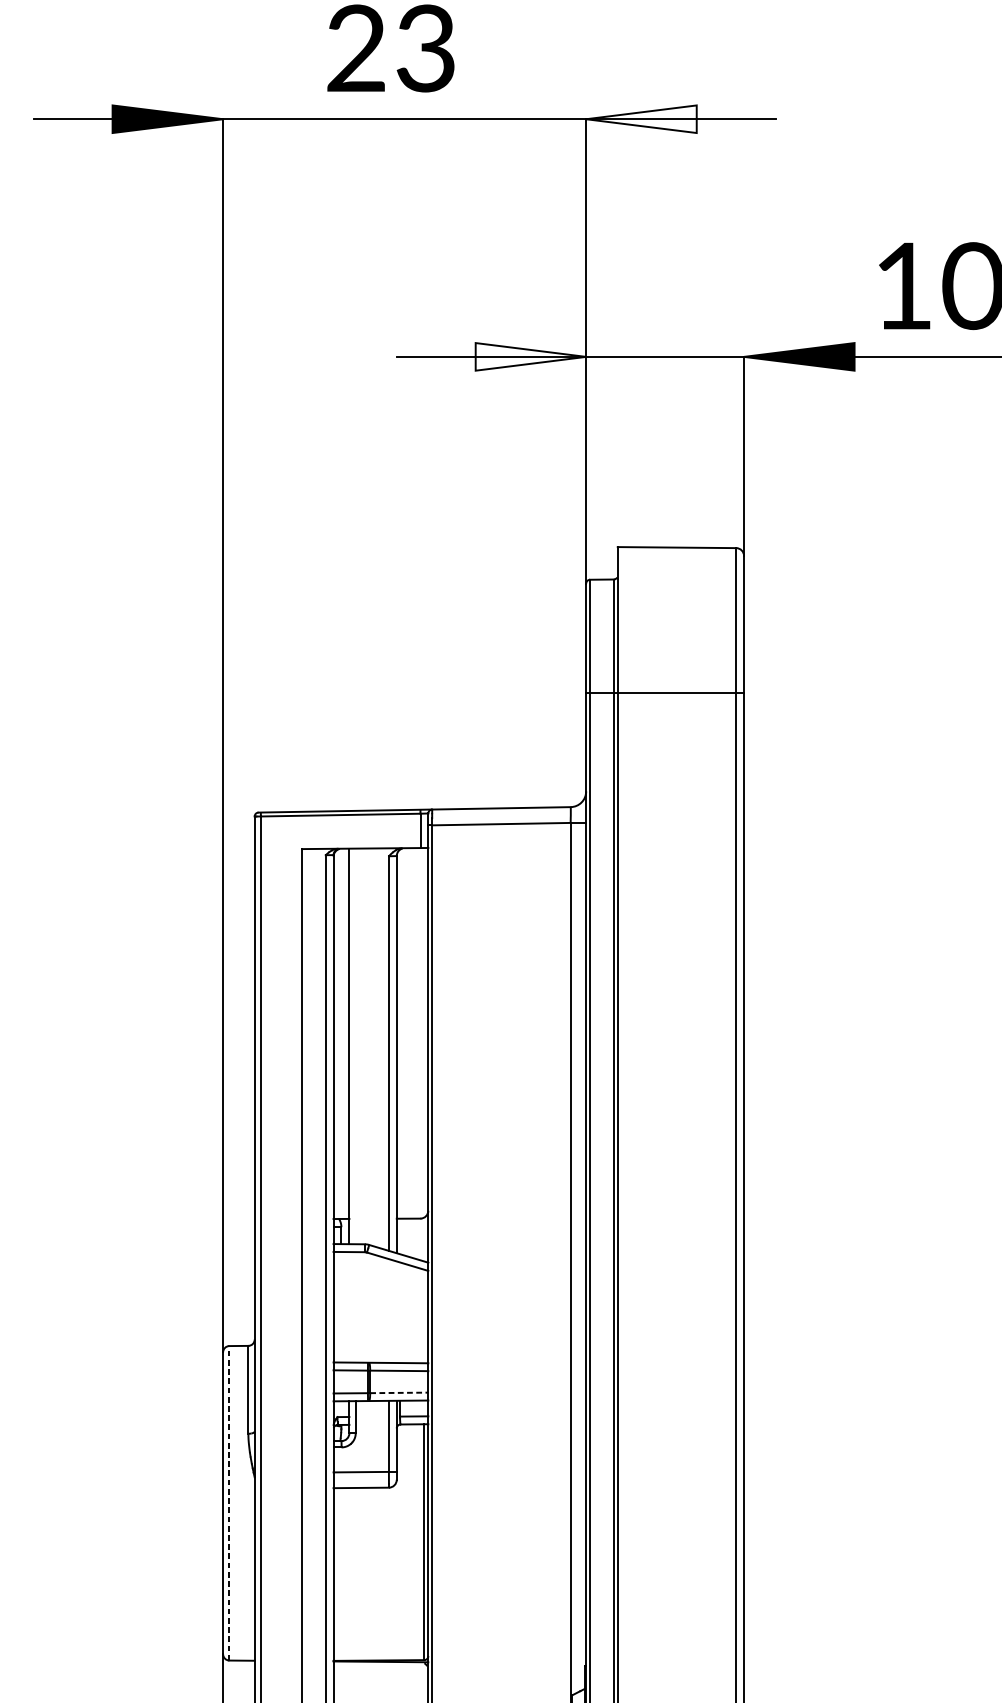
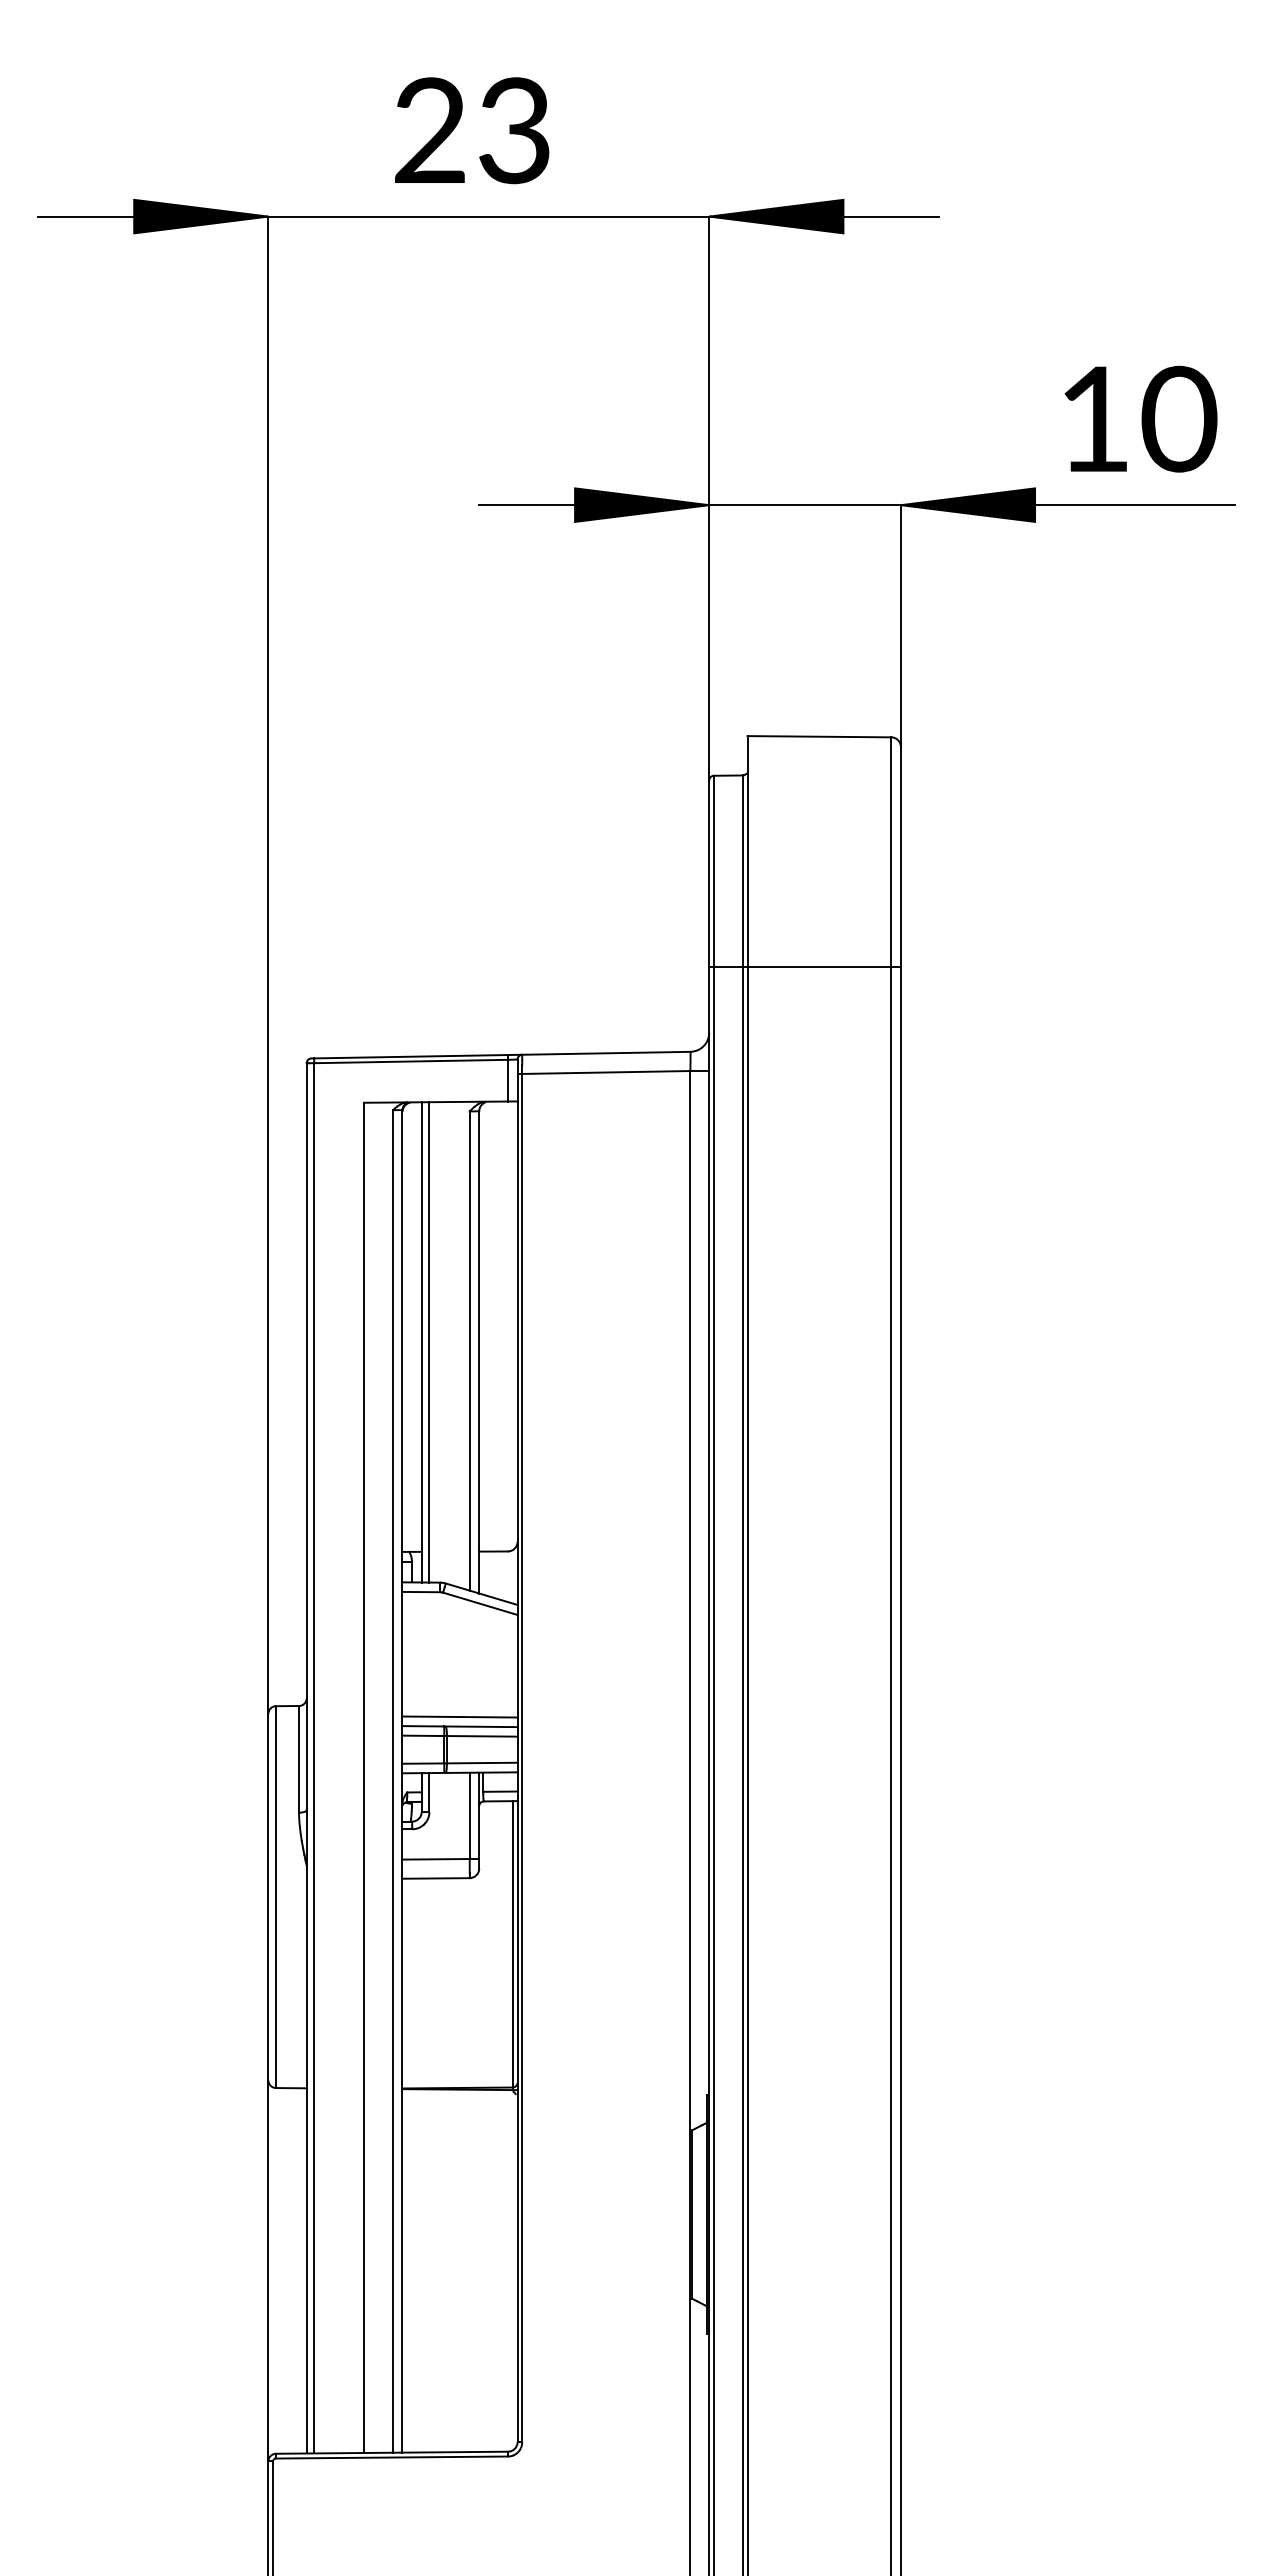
fill: (641, 119) -> (776, 216), added
fill: (531, 356) -> (642, 504), added
line: (664, 693) -> (804, 967), moved
line: (355, 1046) -> (429, 1342), added
line: (380, 1354) -> (459, 1716), added
line: (399, 1393) -> (482, 1763), dashed -> solid
line: (228, 1503) -> (275, 1897), dashed -> solid

